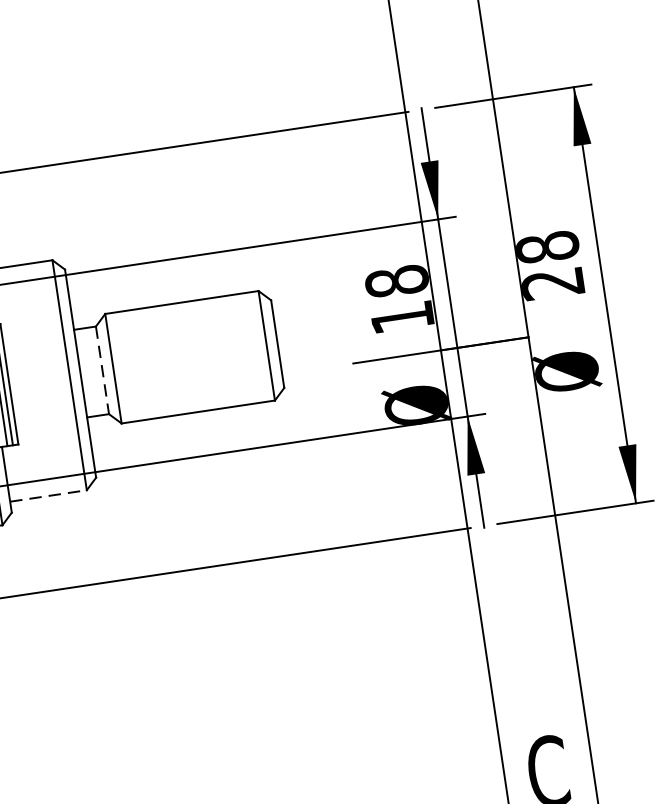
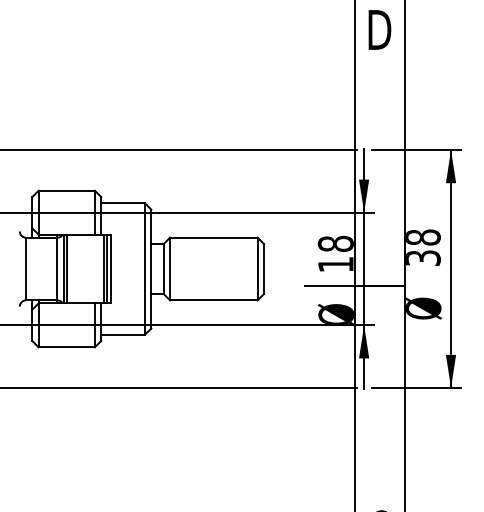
text: (554, 284) -> (423, 258), 28 -> 38
line: (102, 371) -> (163, 269), dashed -> solid
line: (49, 495) -> (123, 334), dashed -> solid

